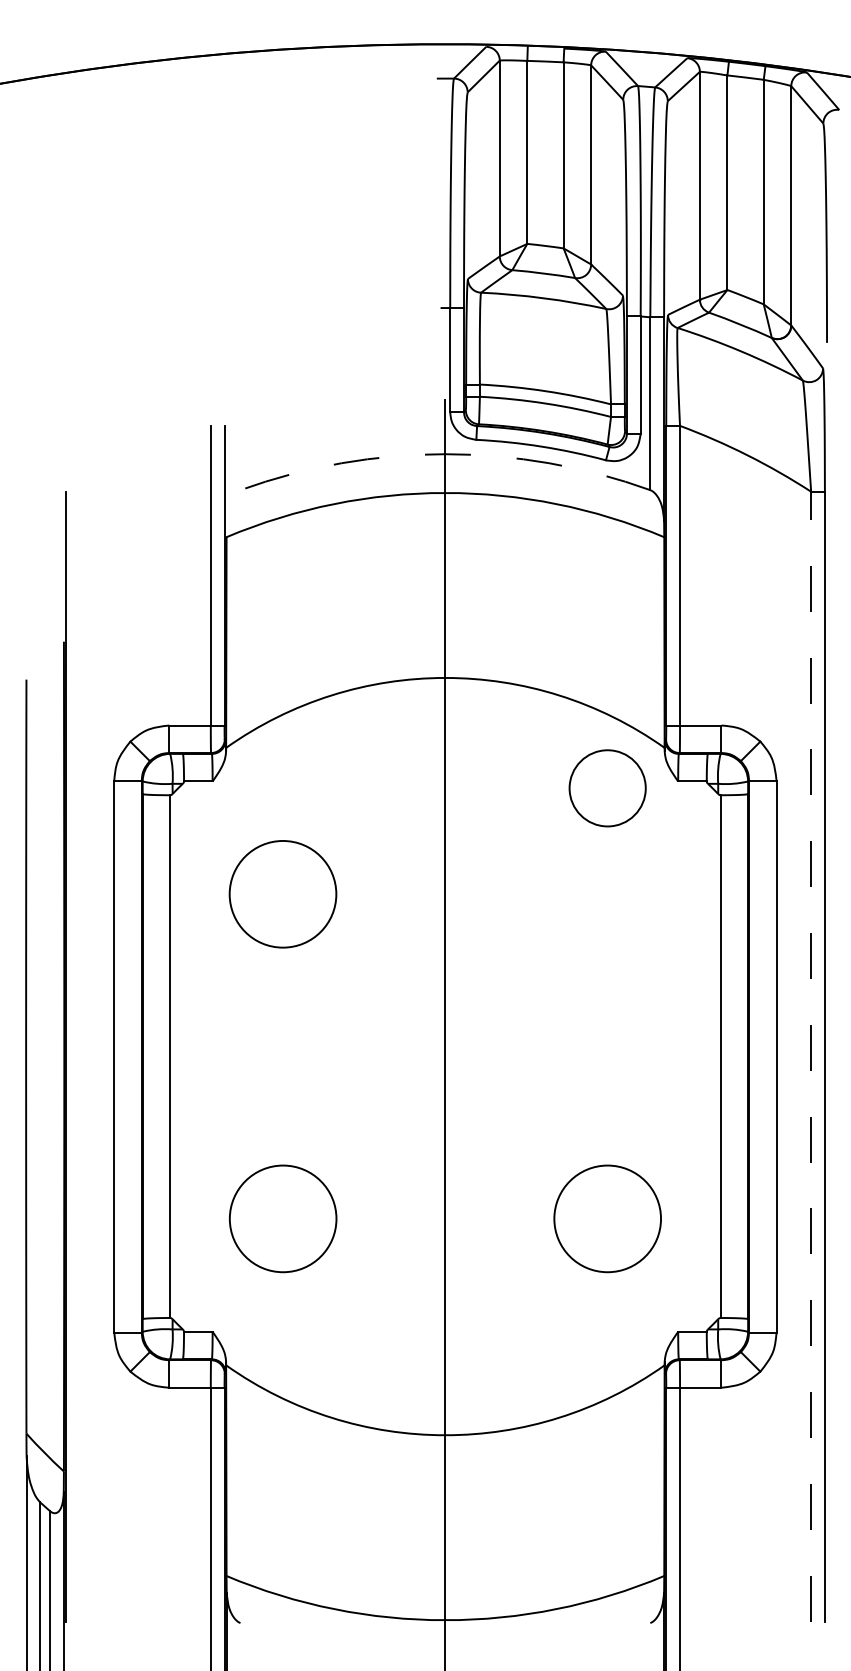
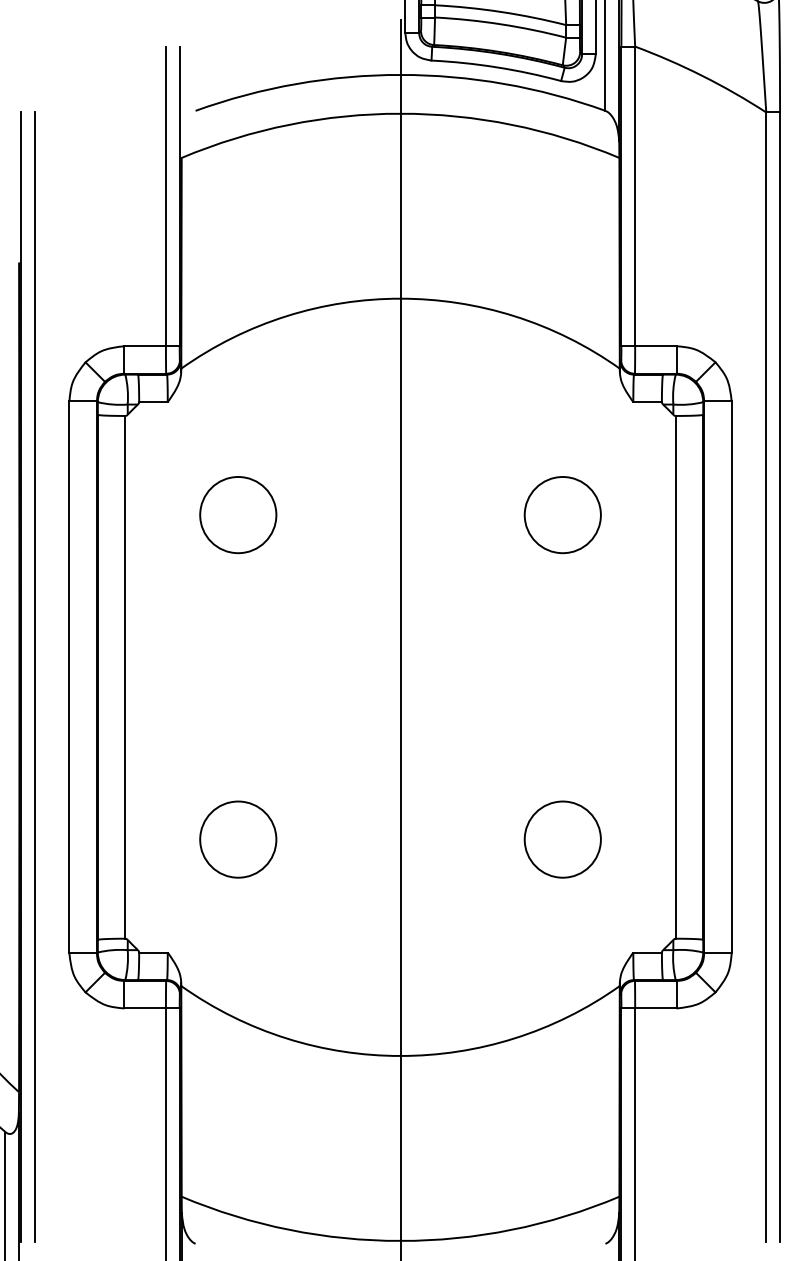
arc: (445, 454) -> (400, 75), dashed -> solid
circle: (607, 788) -> (562, 515), moved
circle: (283, 894) -> (238, 515), size x0.71
line: (79, 1056) -> (34, 677), added
line: (811, 1056) -> (766, 677), dashed -> solid
circle: (283, 1218) -> (238, 839), size x0.71
circle: (607, 1218) -> (562, 839), size x0.71

